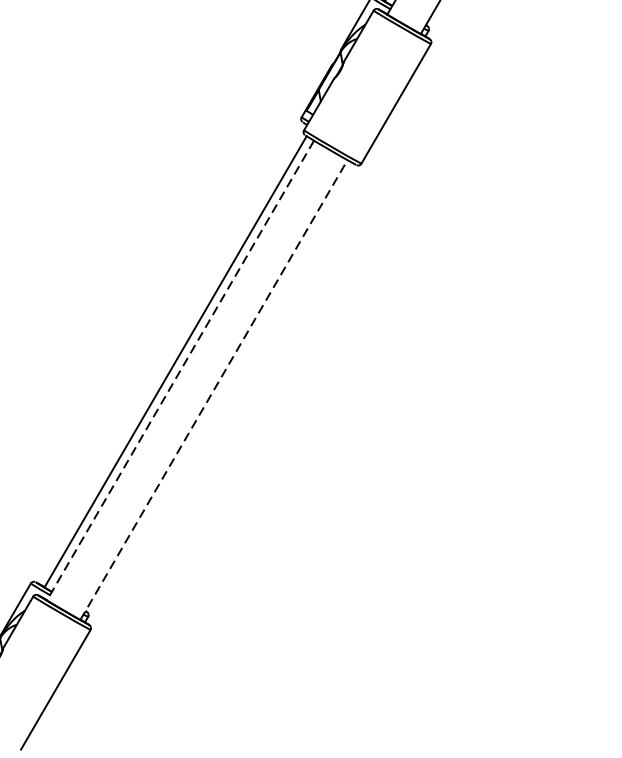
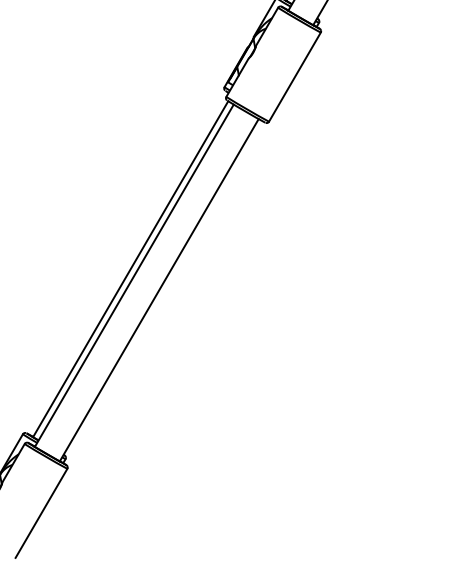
line: (180, 370) -> (134, 275), dashed -> solid
line: (214, 390) -> (159, 290), dashed -> solid

